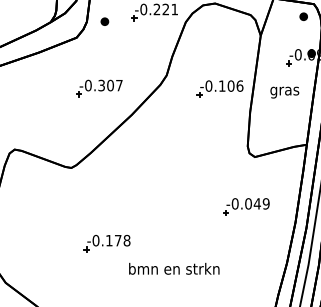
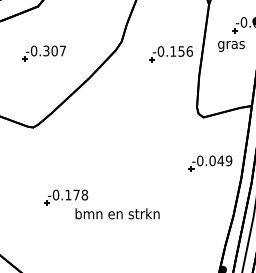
text: (230, 85) -> (180, 50), -0.106 -> -0.156
part: (99, 88) -> (44, 53), moved
text: (284, 92) -> (231, 46), moved
part: (246, 206) -> (210, 163), moved
text: (174, 268) -> (117, 213), moved

